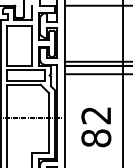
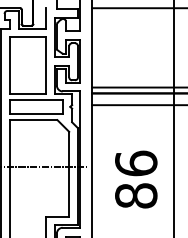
text: (96, 115) -> (136, 163), 82 -> 86

